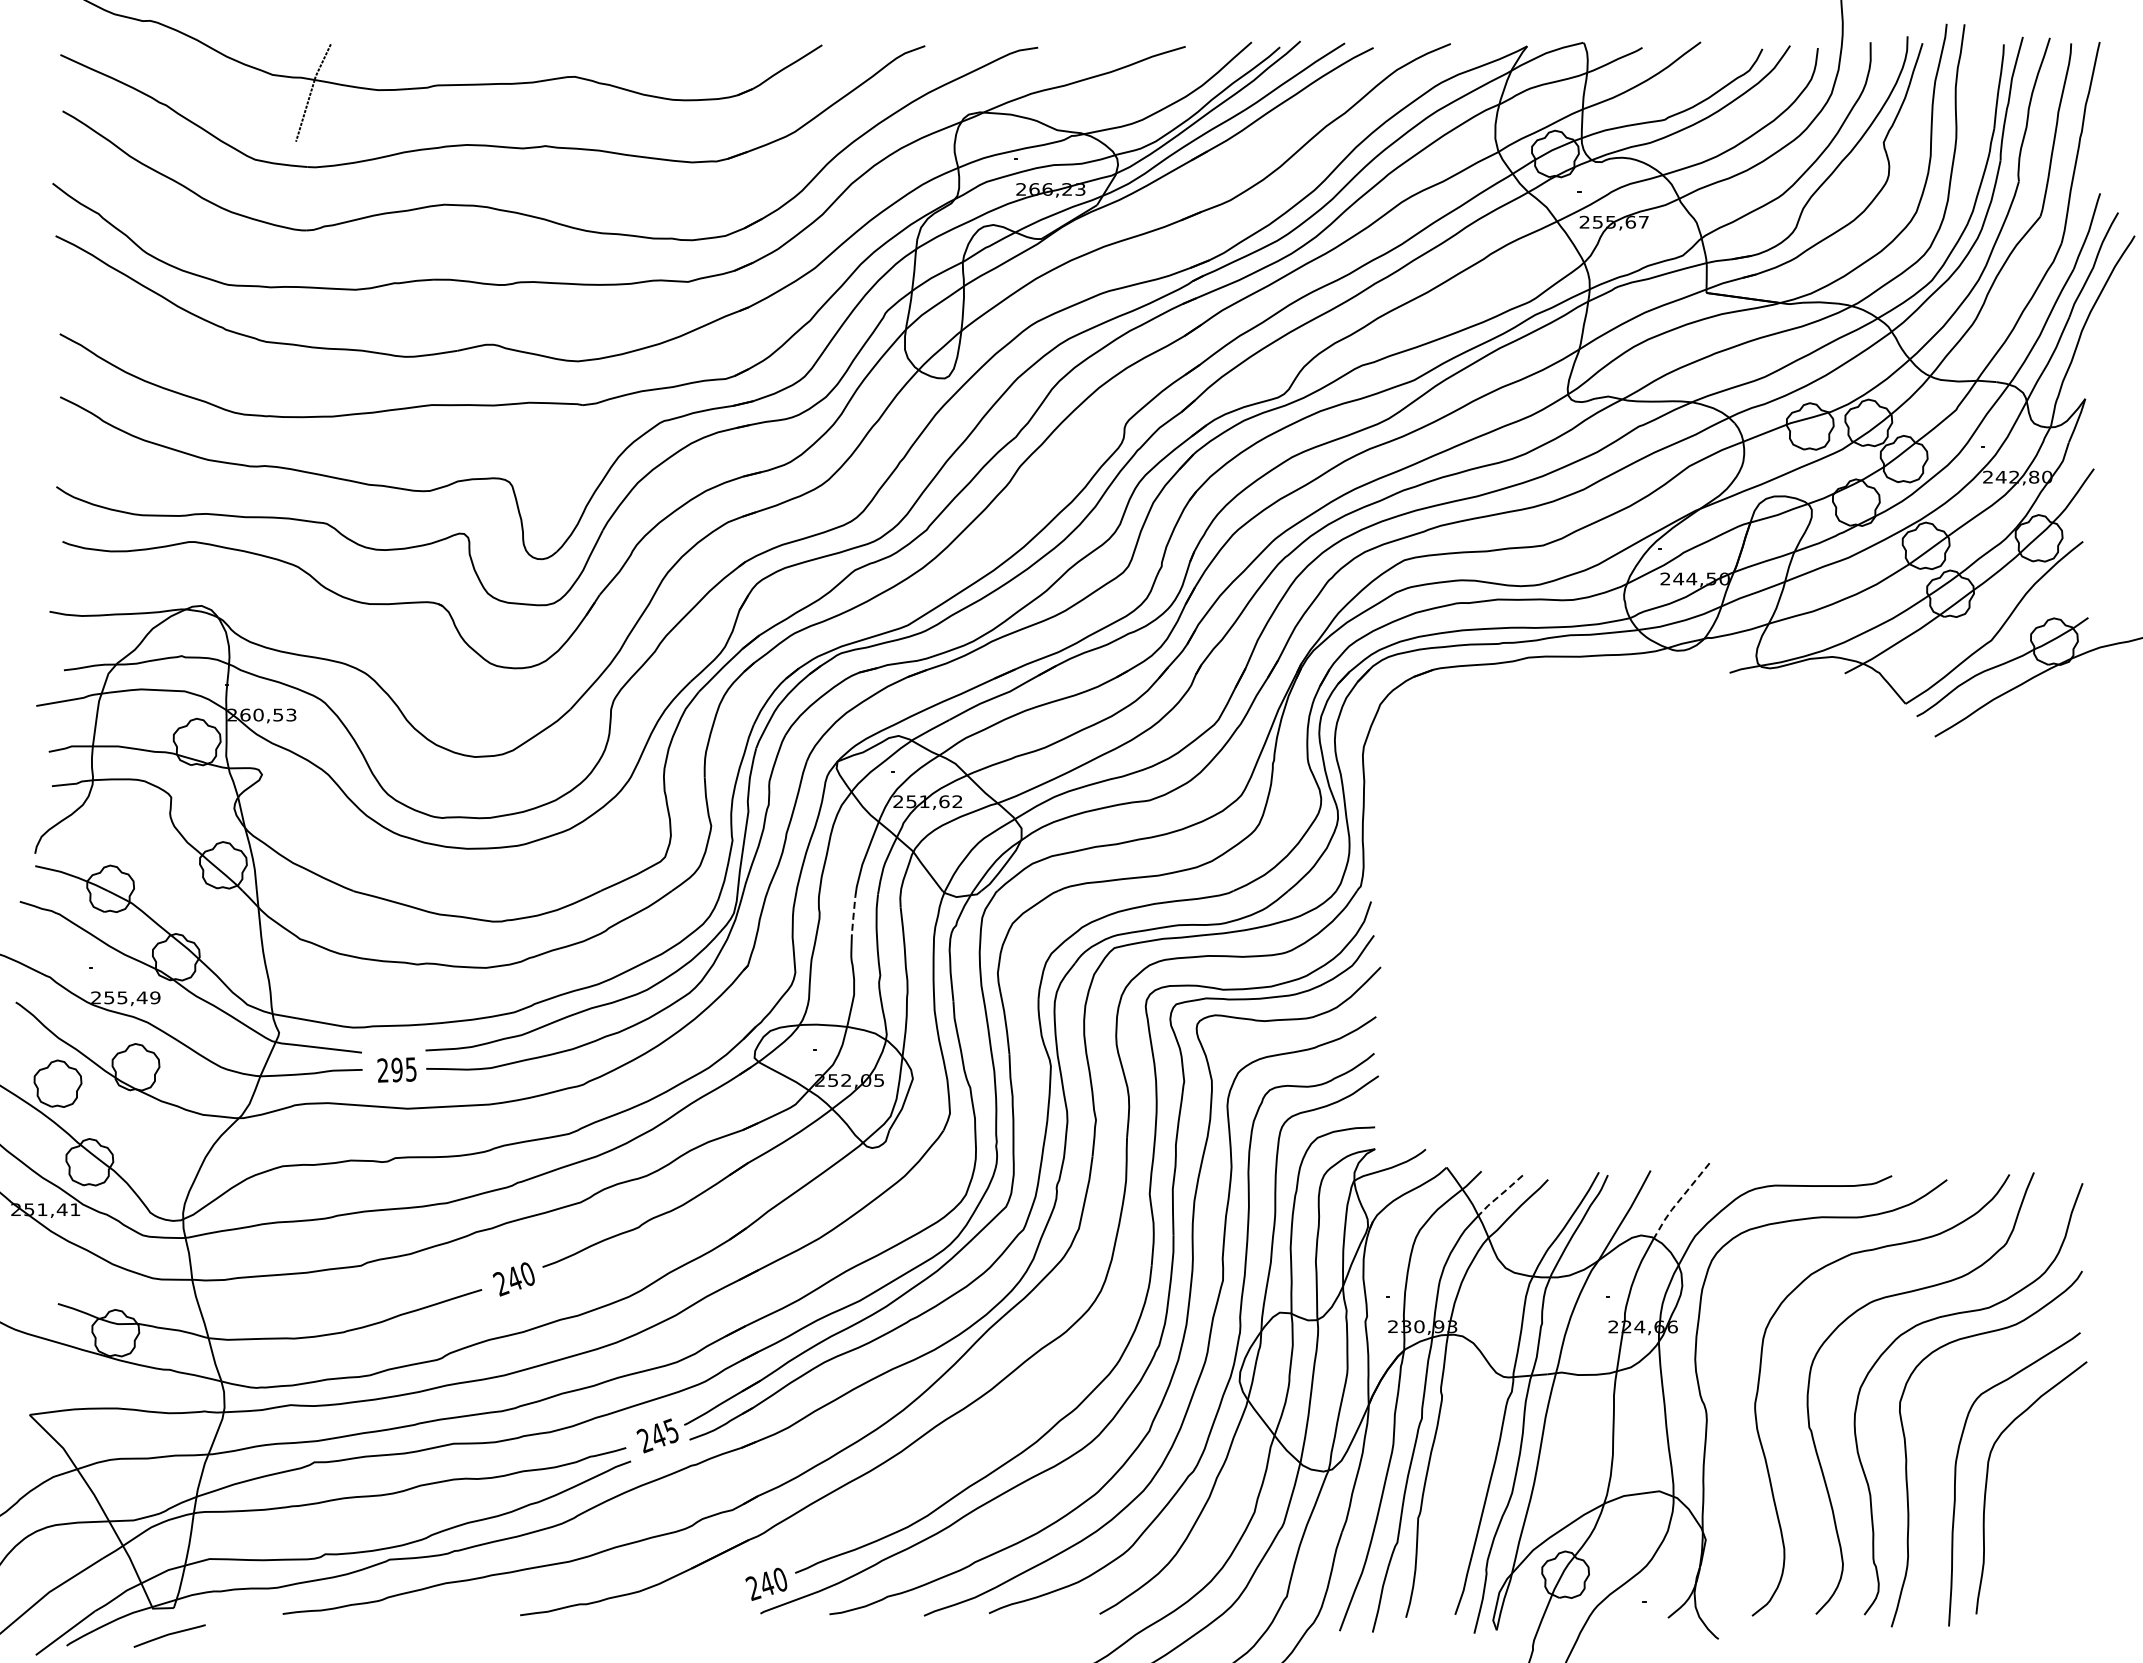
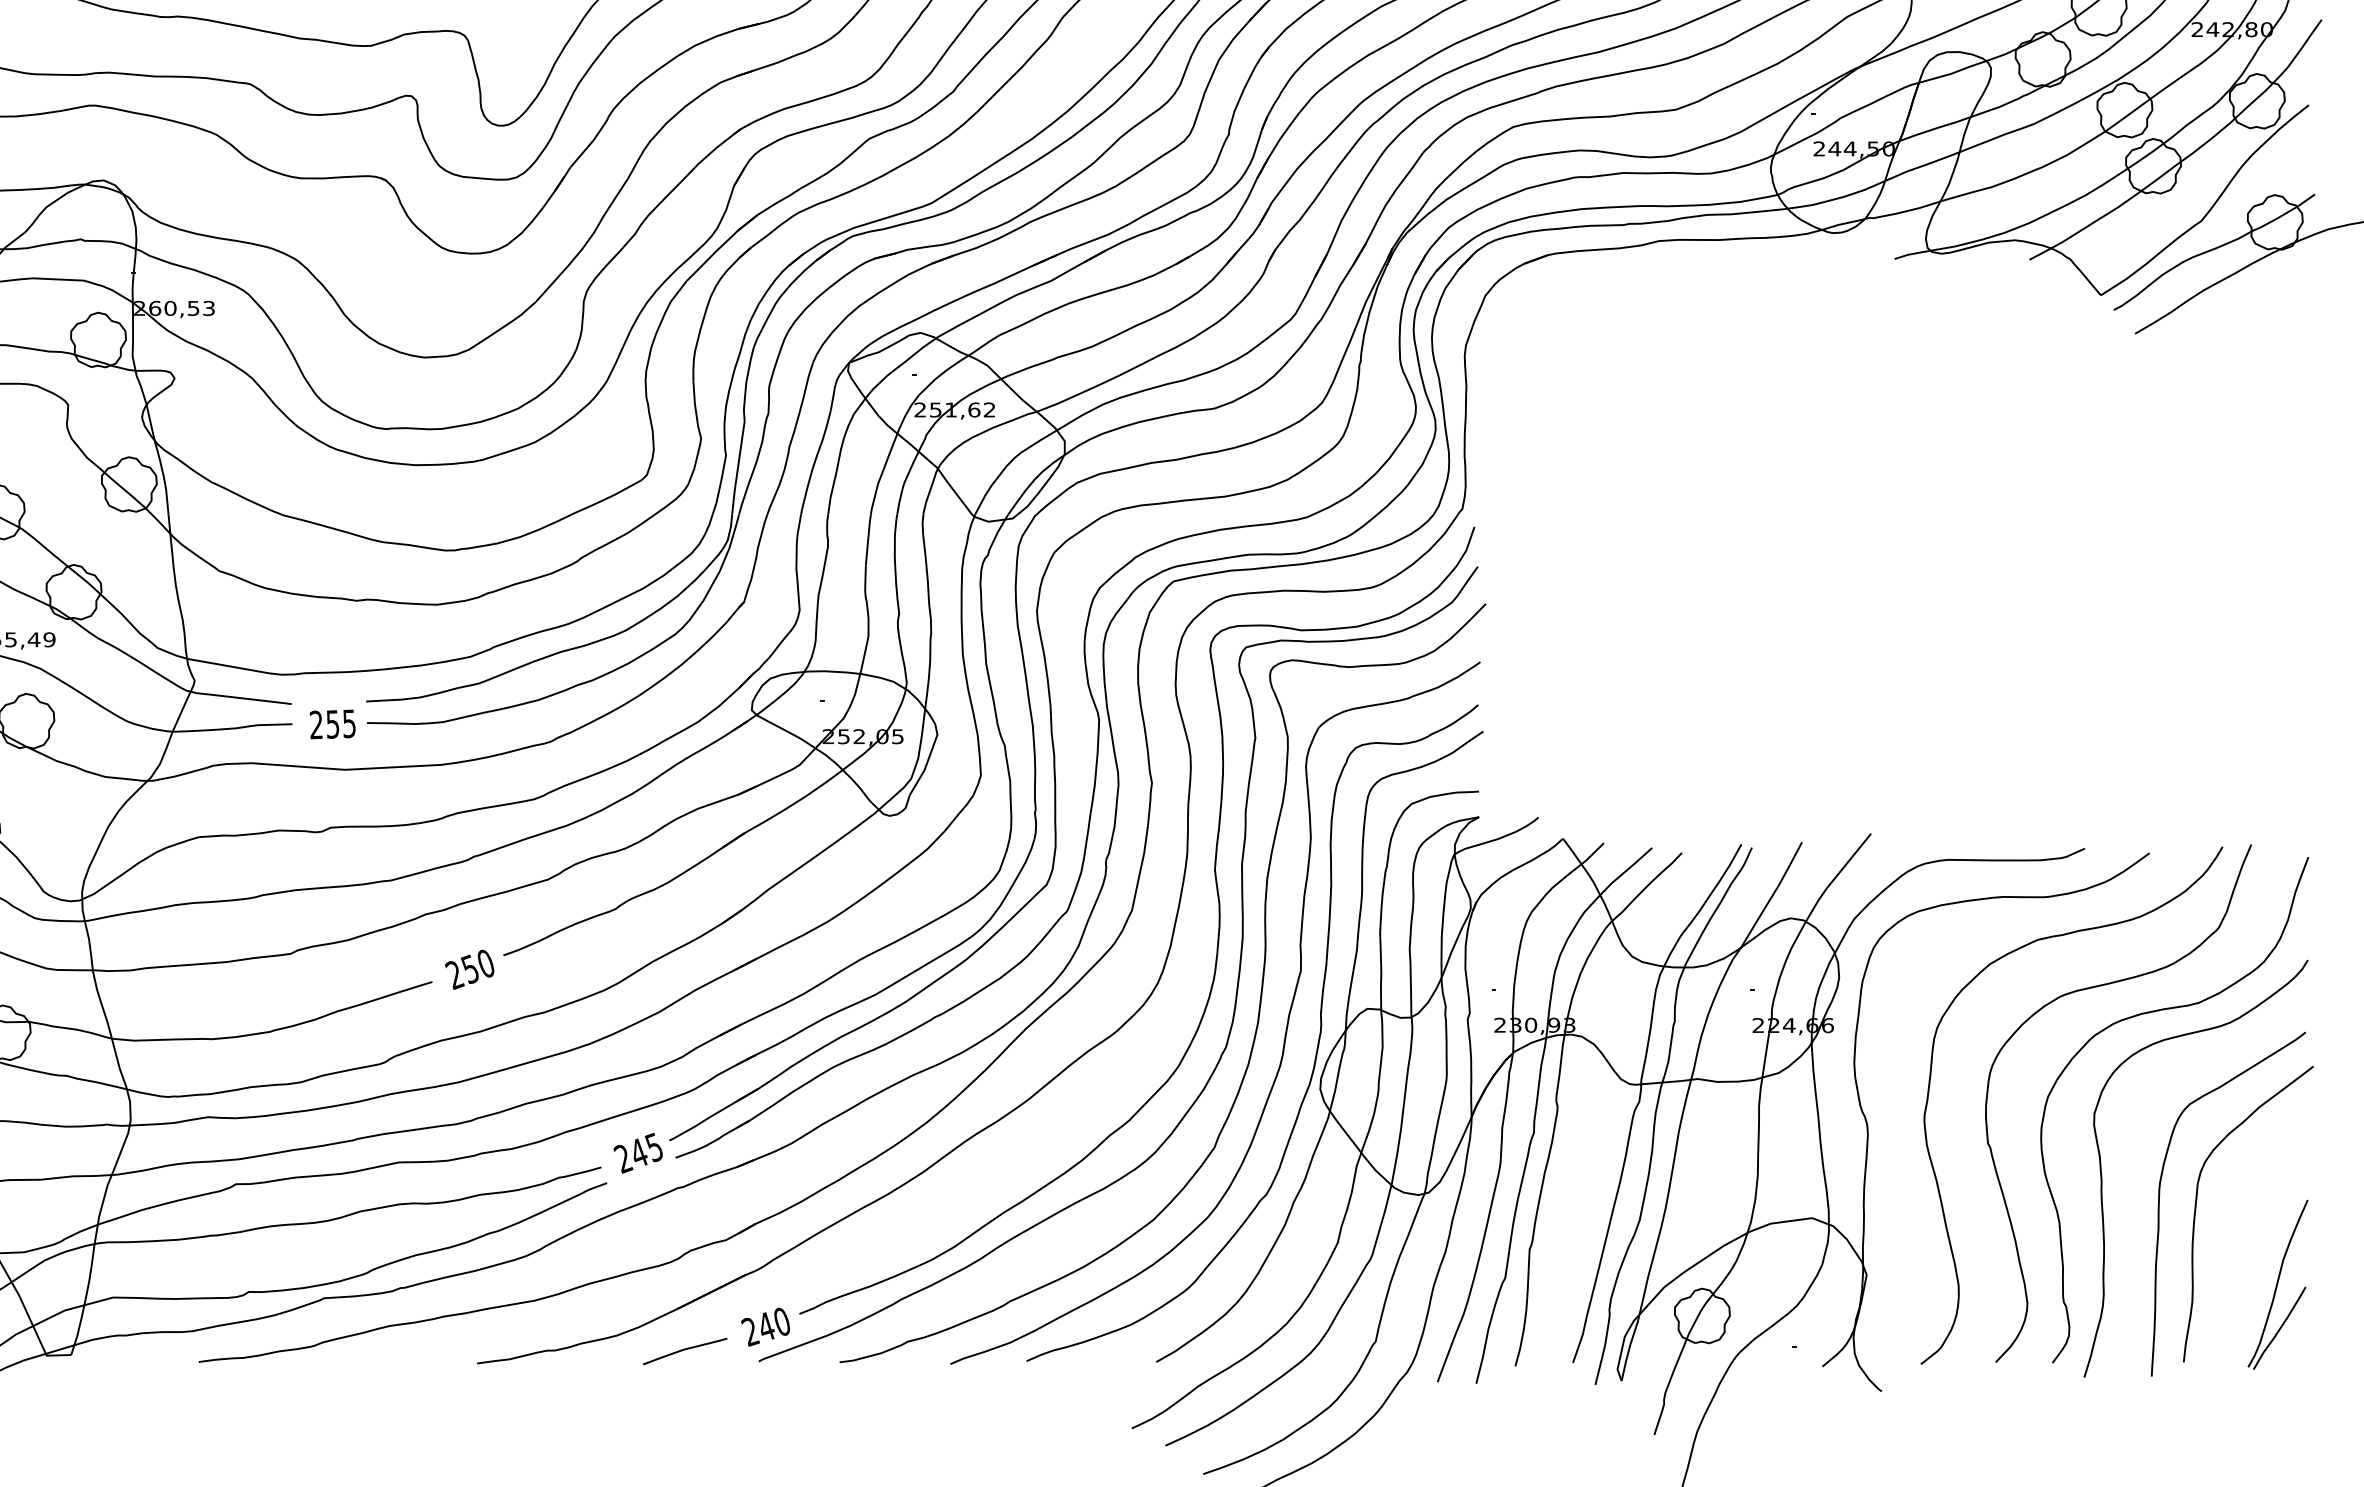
line: (853, 912) -> (867, 539), dashed -> solid
text: (396, 1069) -> (332, 723), 295 -> 255
line: (1500, 1195) -> (1626, 871), dashed -> solid
line: (1679, 1200) -> (1835, 877), dashed -> solid
text: (513, 1278) -> (469, 968), 240 -> 250
part: (2056, 1547) -> (2277, 1284), added
curve: (169, 1635) -> (684, 1350), moved

